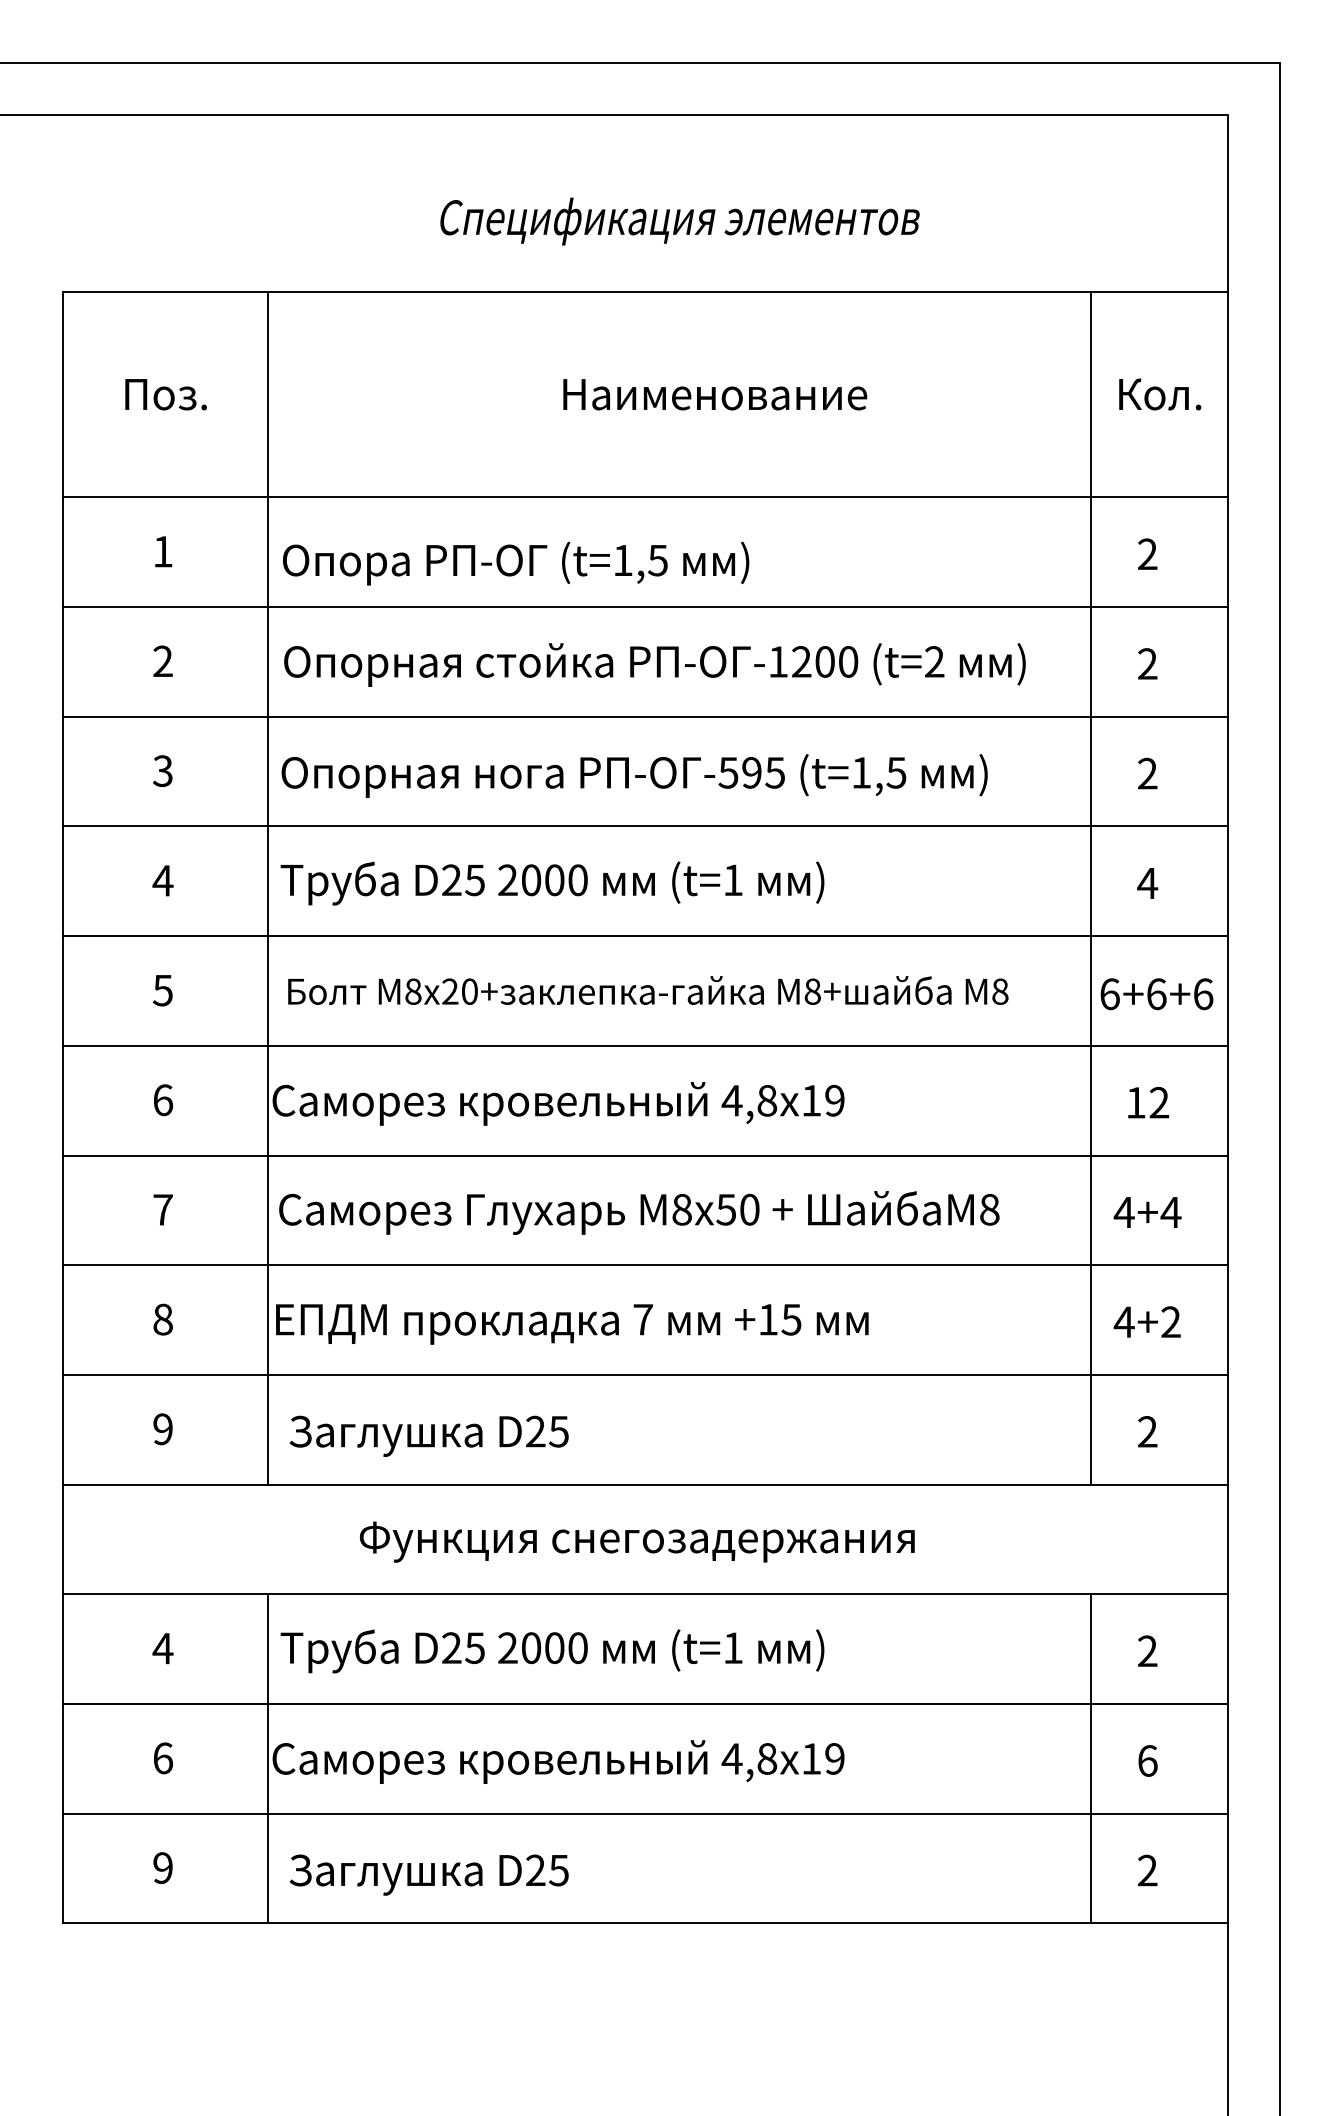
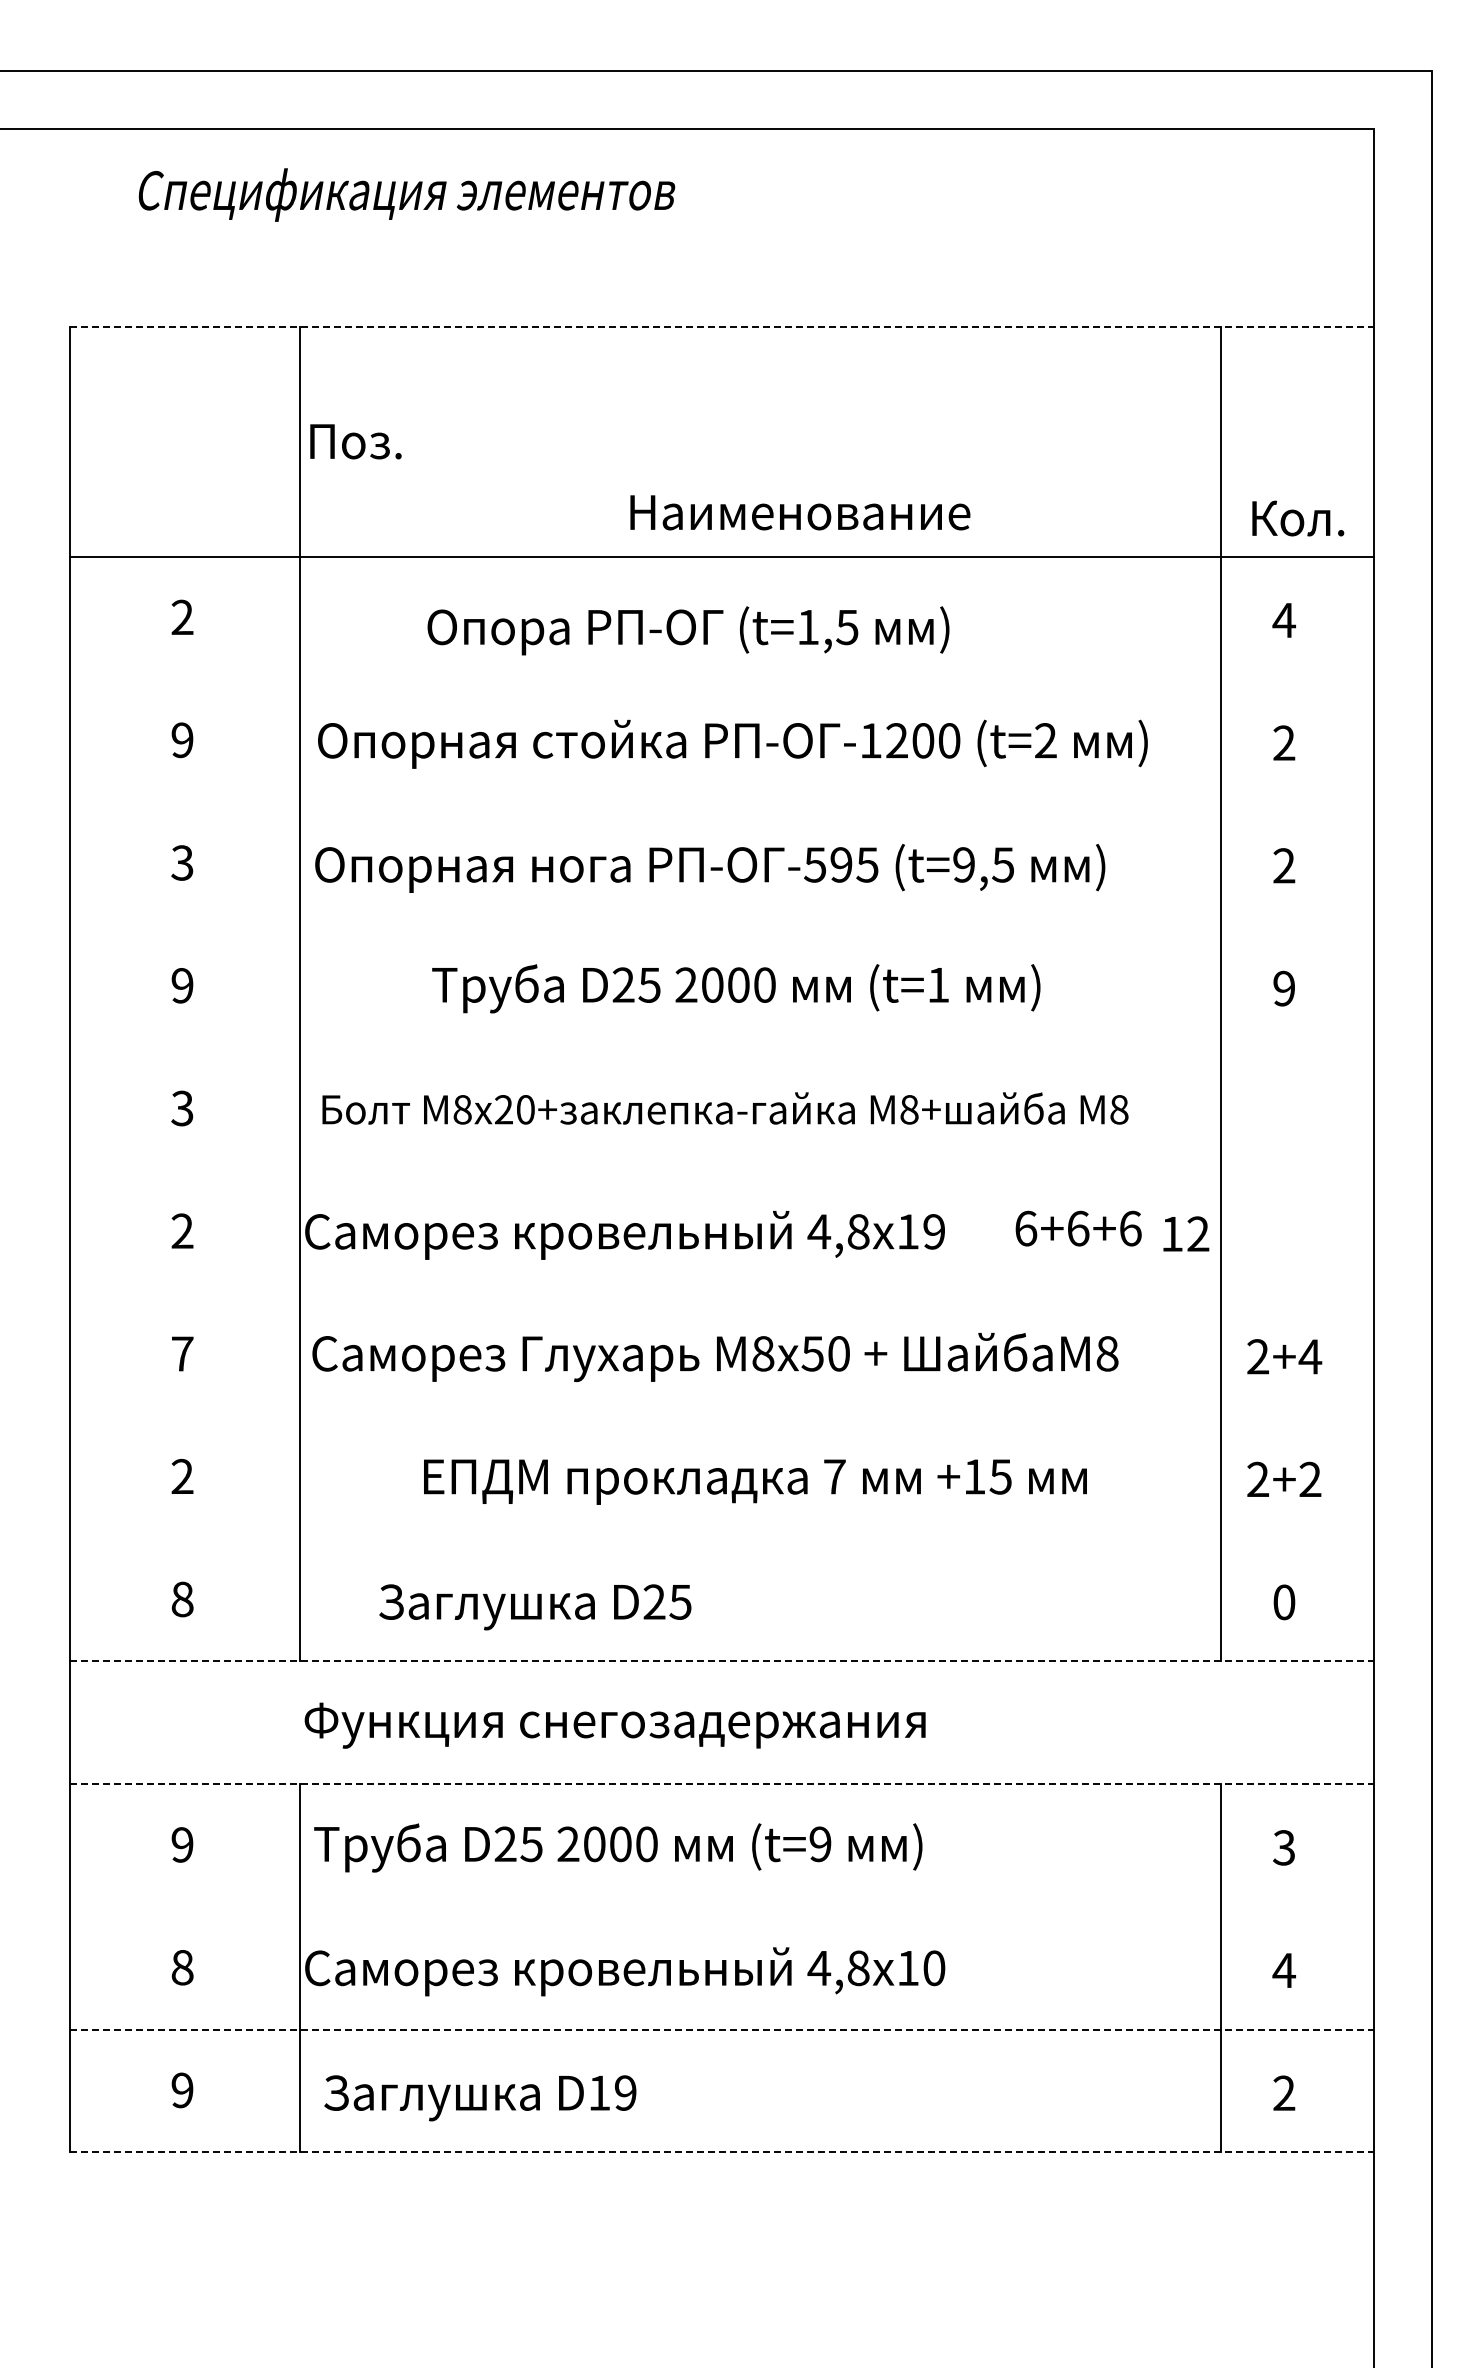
text: (679, 221) -> (406, 194), moved
line: (645, 291) -> (722, 326), solid -> dashed
text: (165, 394) -> (355, 441), moved
text: (715, 394) -> (800, 512), moved
text: (1160, 394) -> (1298, 518), moved
text: (163, 550) -> (182, 616), 1 -> 2
text: (1147, 553) -> (1284, 619), 2 -> 4
text: (516, 563) -> (688, 630), moved
line: (645, 607) -> (722, 679), removed
text: (163, 661) -> (182, 740), 2 -> 9
line: (645, 717) -> (722, 802), removed
text: (861, 772) -> (963, 864), (t=1,5 -> (t=9,5
line: (645, 826) -> (722, 924), removed
text: (163, 880) -> (182, 985), 4 -> 9
text: (552, 883) -> (736, 988), moved
text: (1147, 883) -> (1284, 988), 4 -> 9
line: (645, 936) -> (722, 1047), removed
text: (163, 990) -> (182, 1108), 5 -> 3
text: (1156, 994) -> (1078, 1228), moved
line: (645, 1045) -> (722, 1170), removed
text: (163, 1100) -> (182, 1231), 6 -> 2
text: (1148, 1102) -> (1186, 1233), moved
line: (645, 1155) -> (722, 1293), removed
text: (1123, 1212) -> (1257, 1356), 4+4 -> 2+4
line: (645, 1264) -> (722, 1415), removed
text: (163, 1319) -> (182, 1476), 8 -> 2
text: (1123, 1321) -> (1257, 1478), 4+2 -> 2+2
text: (572, 1323) -> (755, 1481), moved
line: (645, 1374) -> (722, 1538), removed
text: (163, 1429) -> (182, 1599), 9 -> 8
text: (1147, 1432) -> (1284, 1602), 2 -> 0
text: (429, 1436) -> (535, 1607), moved
line: (645, 1484) -> (722, 1661), solid -> dashed
text: (636, 1541) -> (614, 1725), moved
line: (645, 1594) -> (722, 1784), solid -> dashed
text: (163, 1648) -> (182, 1844), 4 -> 9
text: (733, 1648) -> (820, 1844), (t=1 -> (t=9
text: (1147, 1651) -> (1284, 1848), 2 -> 3
line: (645, 1703) -> (722, 1906), removed
text: (163, 1758) -> (182, 1967), 6 -> 8
text: (835, 1759) -> (934, 1968), 19 -> 10
text: (1147, 1760) -> (1284, 1970), 6 -> 4
line: (645, 1813) -> (722, 2029), solid -> dashed
text: (547, 1869) -> (612, 2092), D25 -> D19
line: (645, 1923) -> (722, 2152), solid -> dashed

